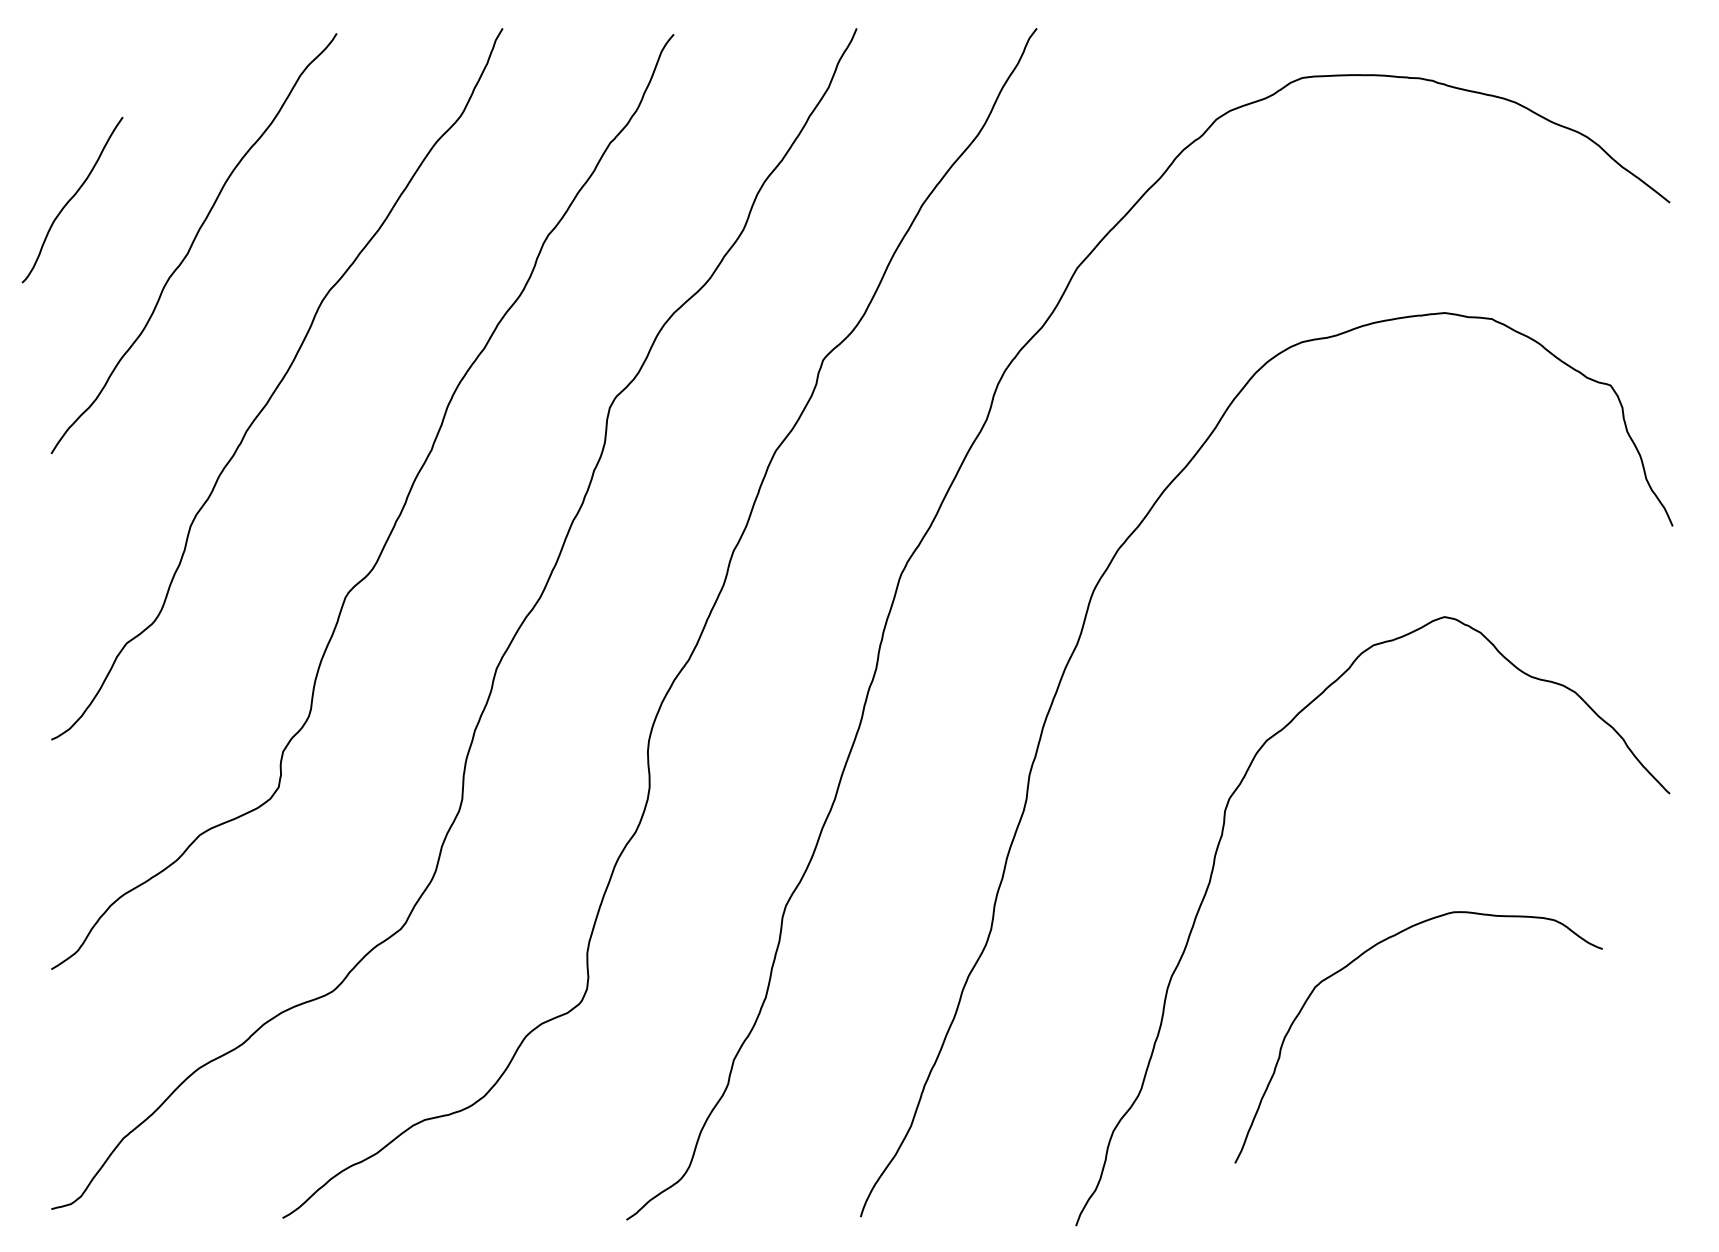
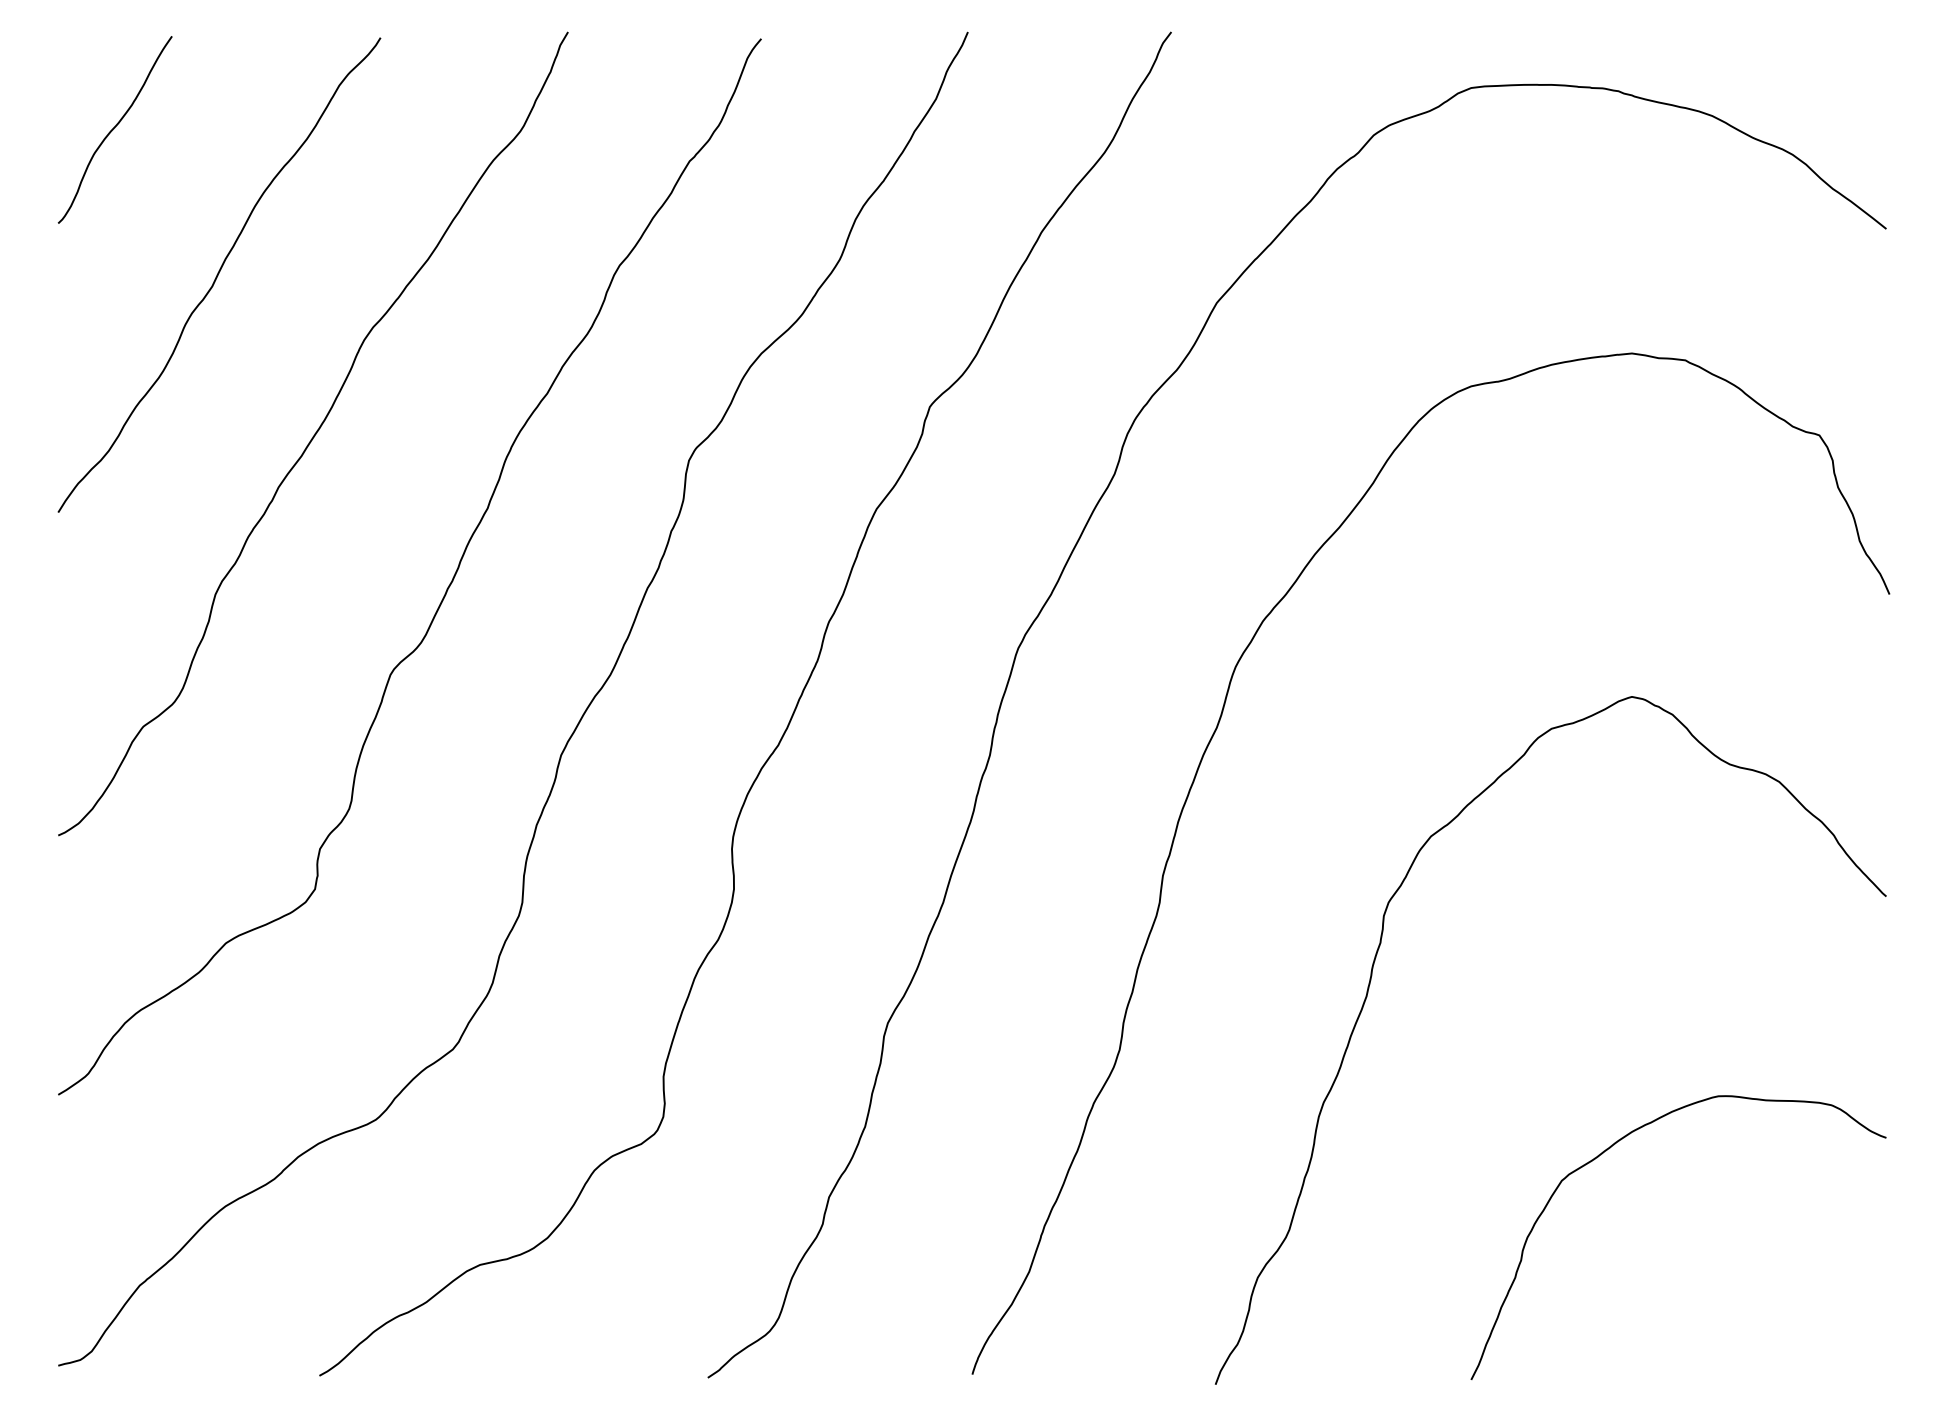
curve: (71, 199) -> (114, 129), moved
curve: (1358, 958) -> (1610, 1148), moved

